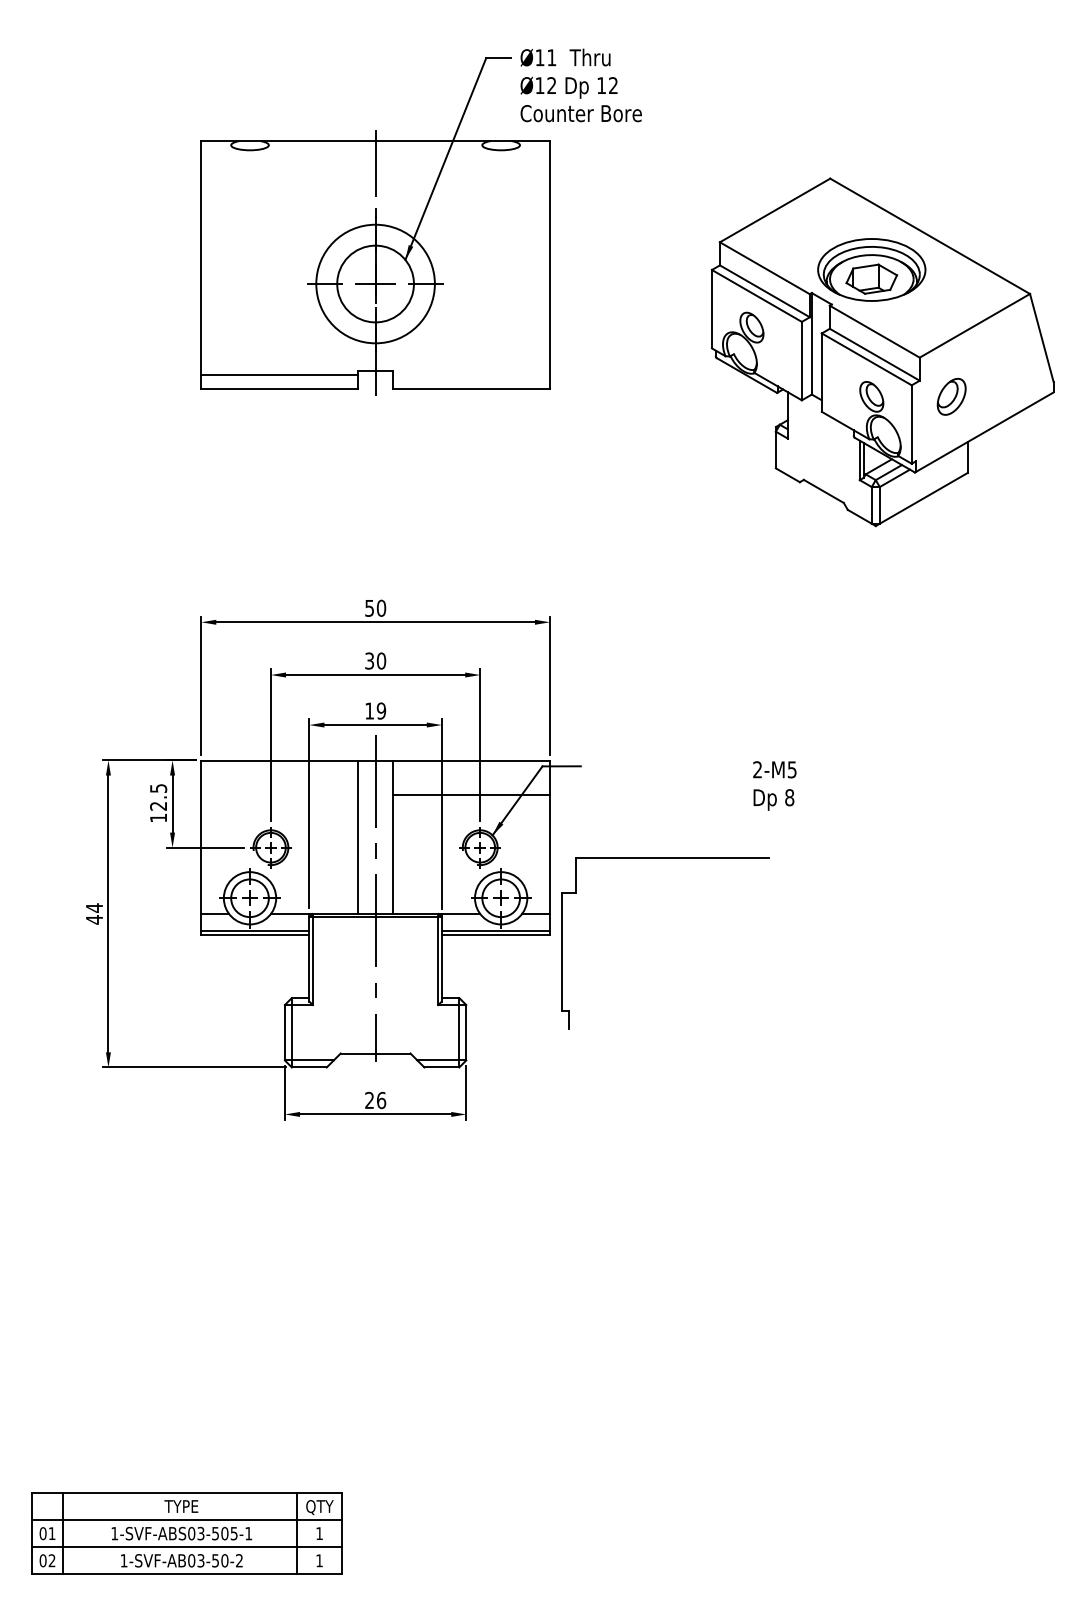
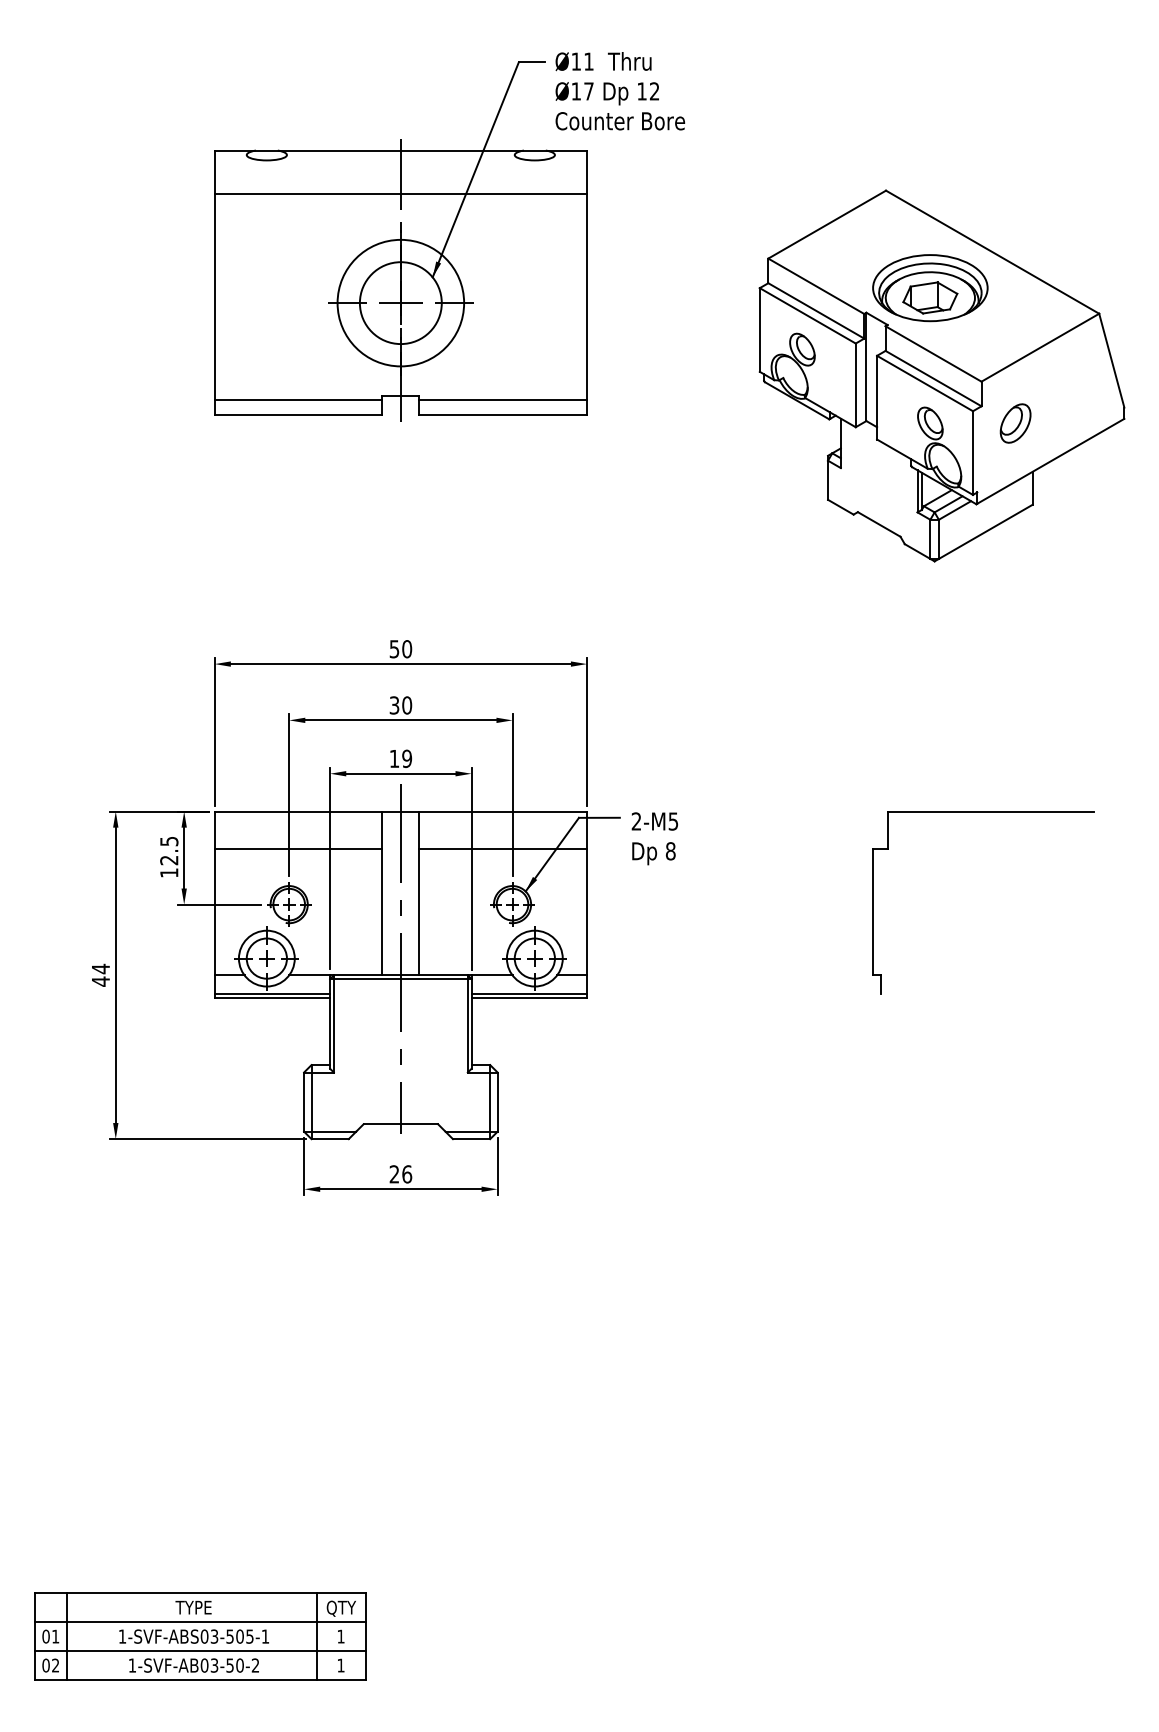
text: (551, 85) -> (588, 91), Ø12 -> Ø17
line: (375, 182) -> (400, 194), added
line: (470, 374) -> (502, 399), added
text: (774, 785) -> (654, 838), moved
line: (279, 795) -> (298, 848), added
part: (665, 858) -> (983, 812), moved

